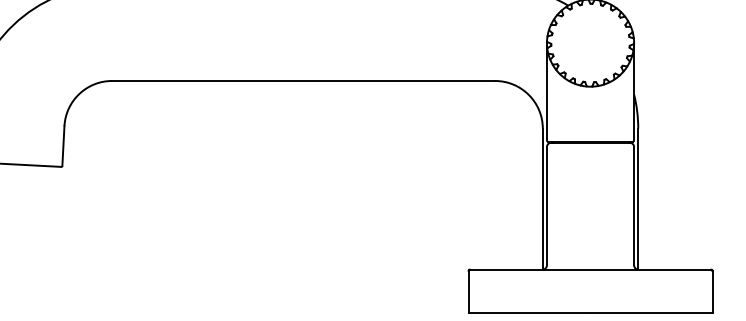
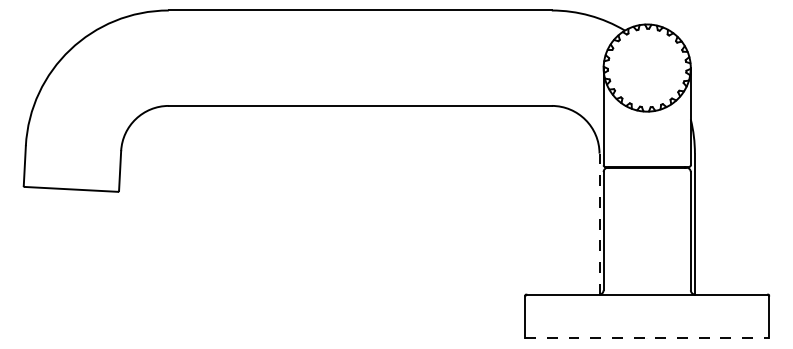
line: (542, 199) -> (599, 224), solid -> dashed
line: (590, 312) -> (647, 337), solid -> dashed

